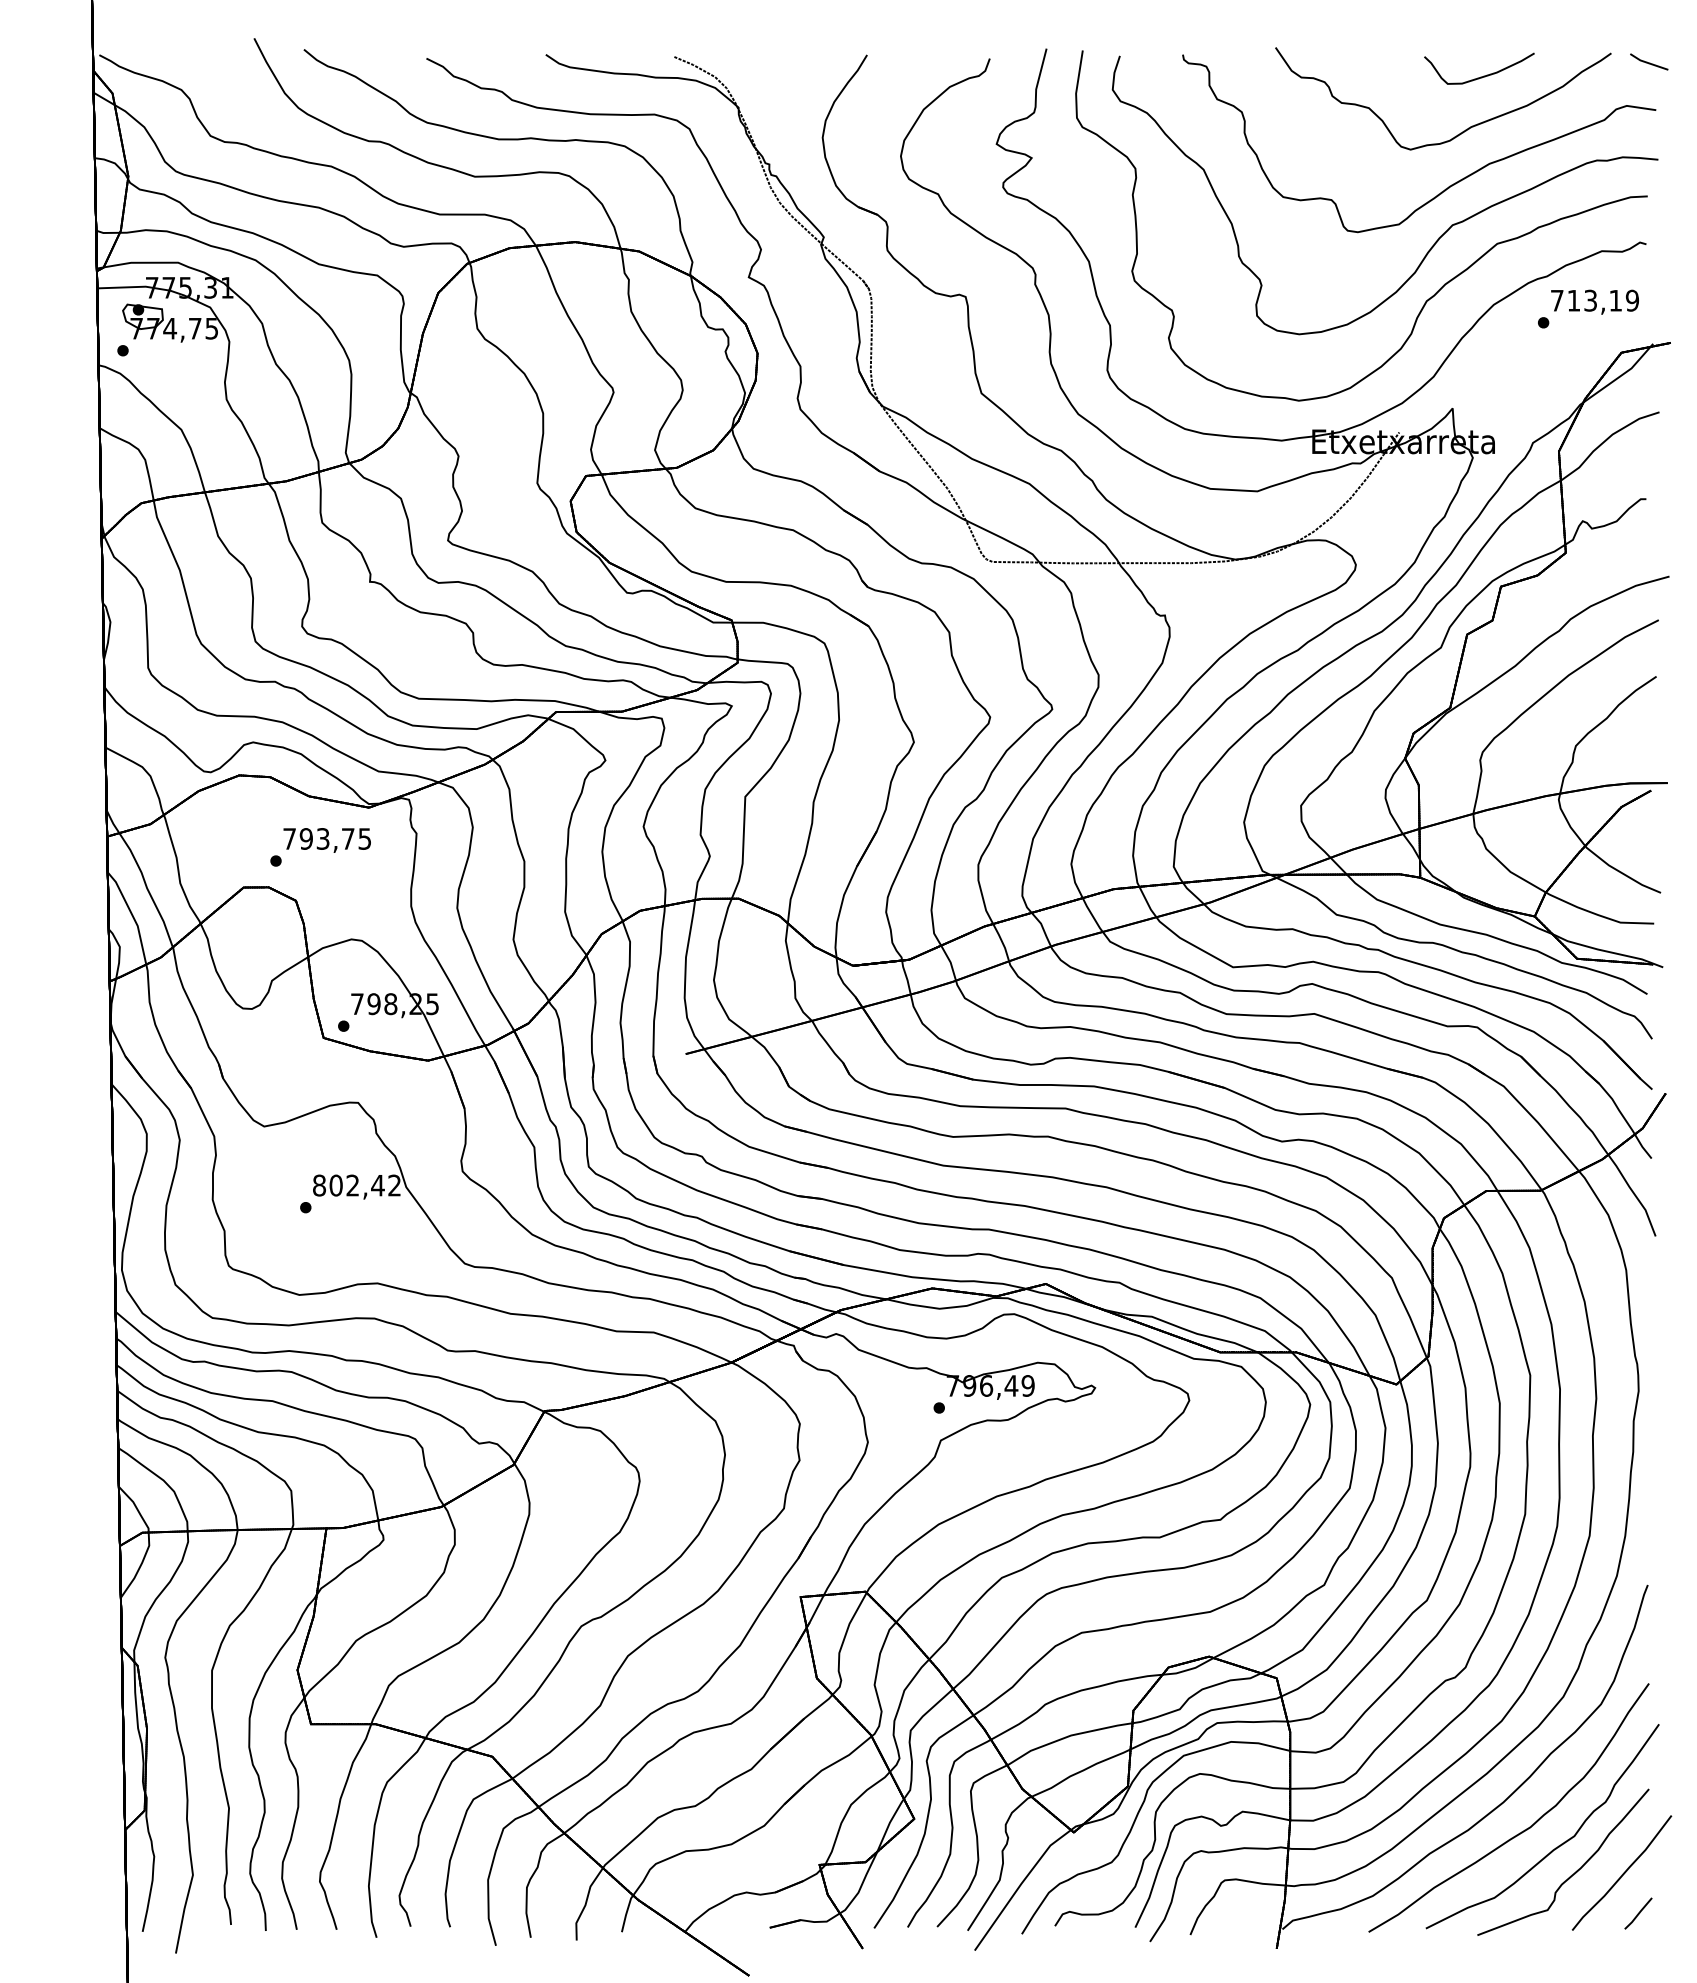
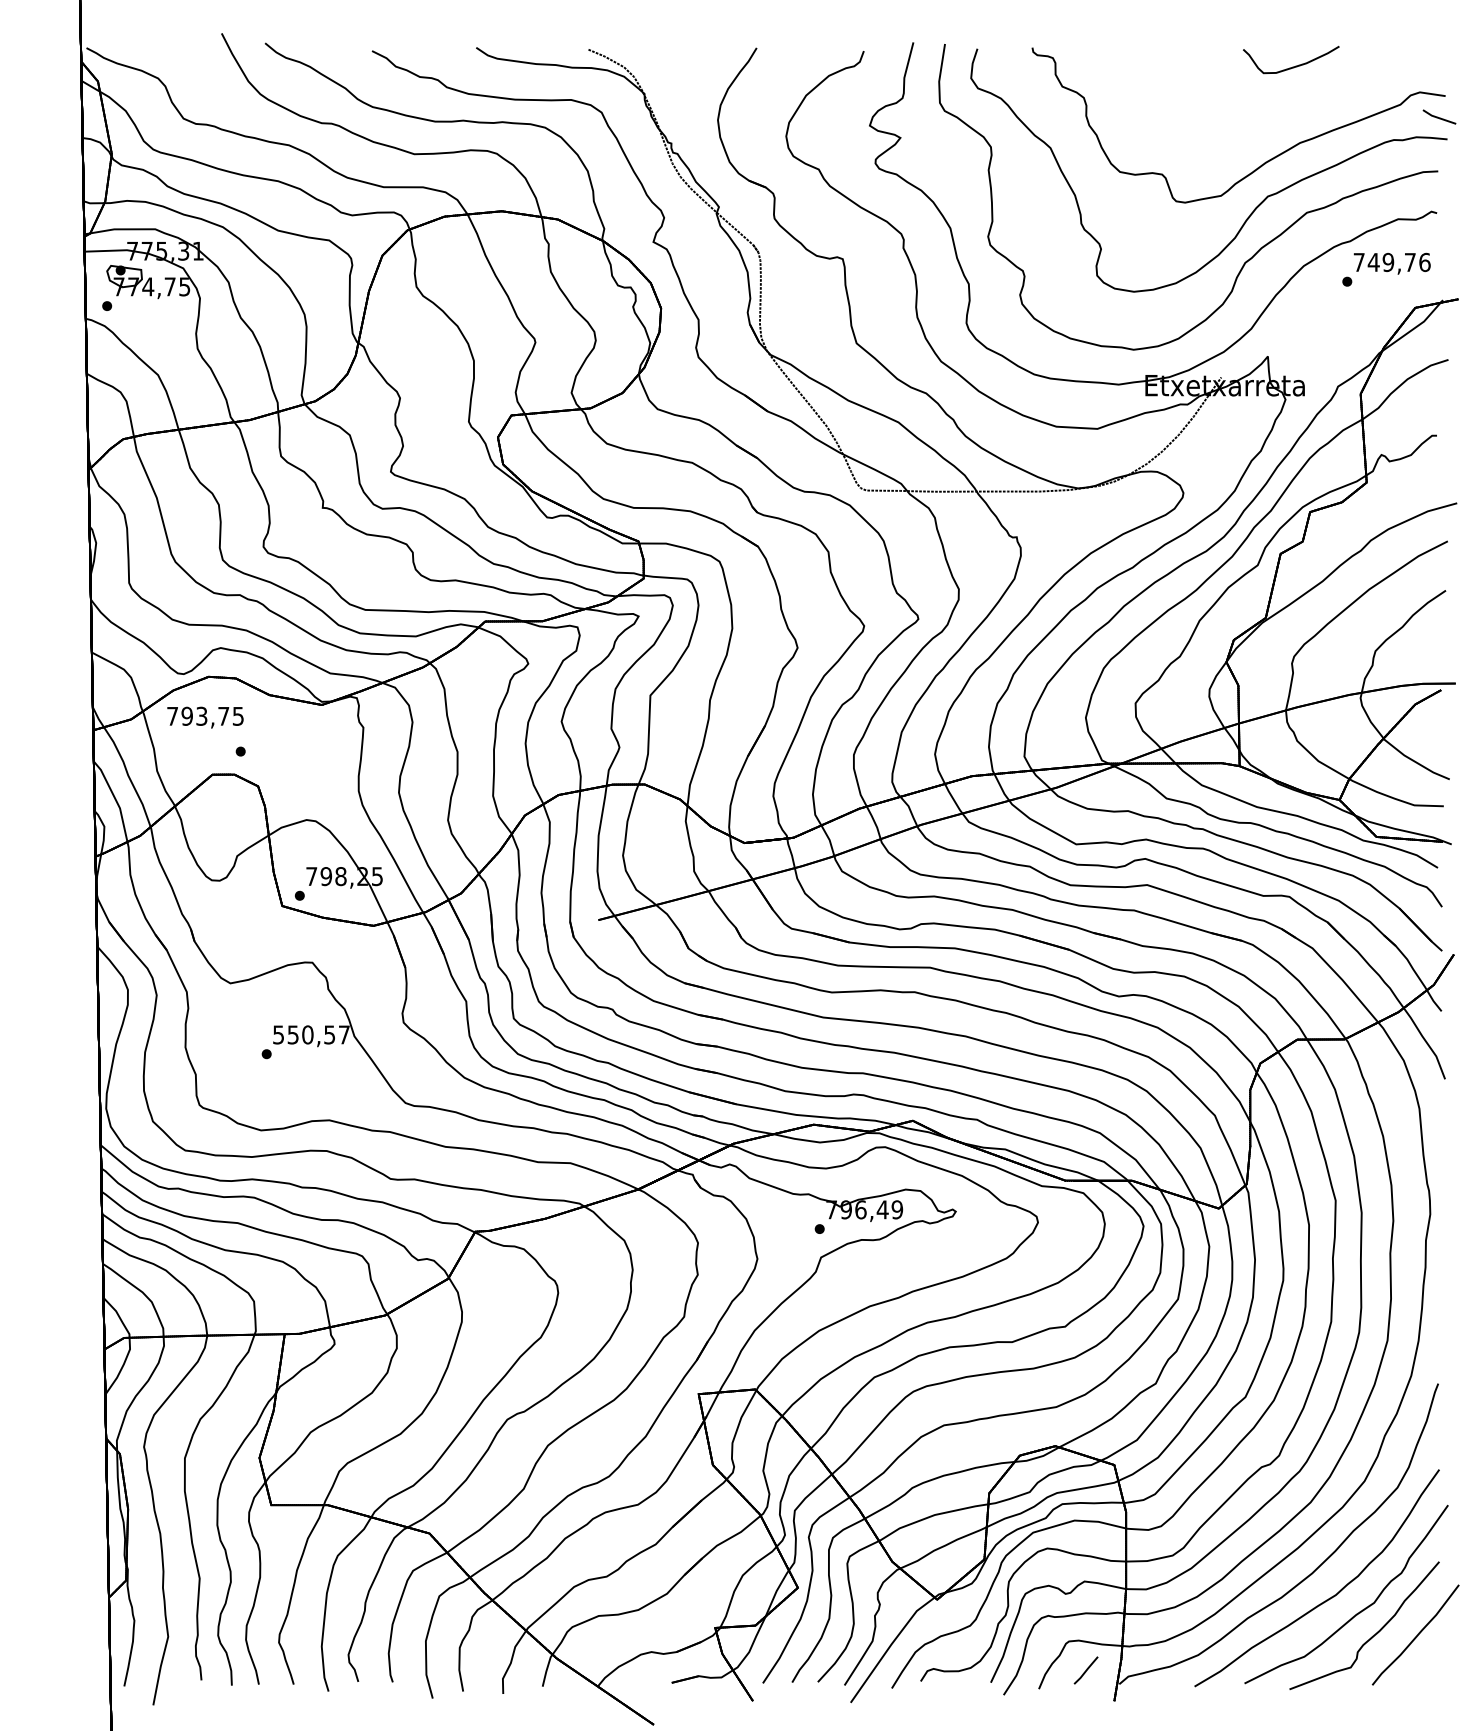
line: (1649, 62) -> (1439, 117), moved
curve: (1460, 132) -> (1274, 115), removed
text: (1602, 300) -> (1398, 262), 713,19 -> 749,76
text: (327, 840) -> (205, 717), moved
text: (357, 1185) -> (311, 1034), 802,42 -> 550,57
line: (1637, 1913) -> (1085, 1670), moved

